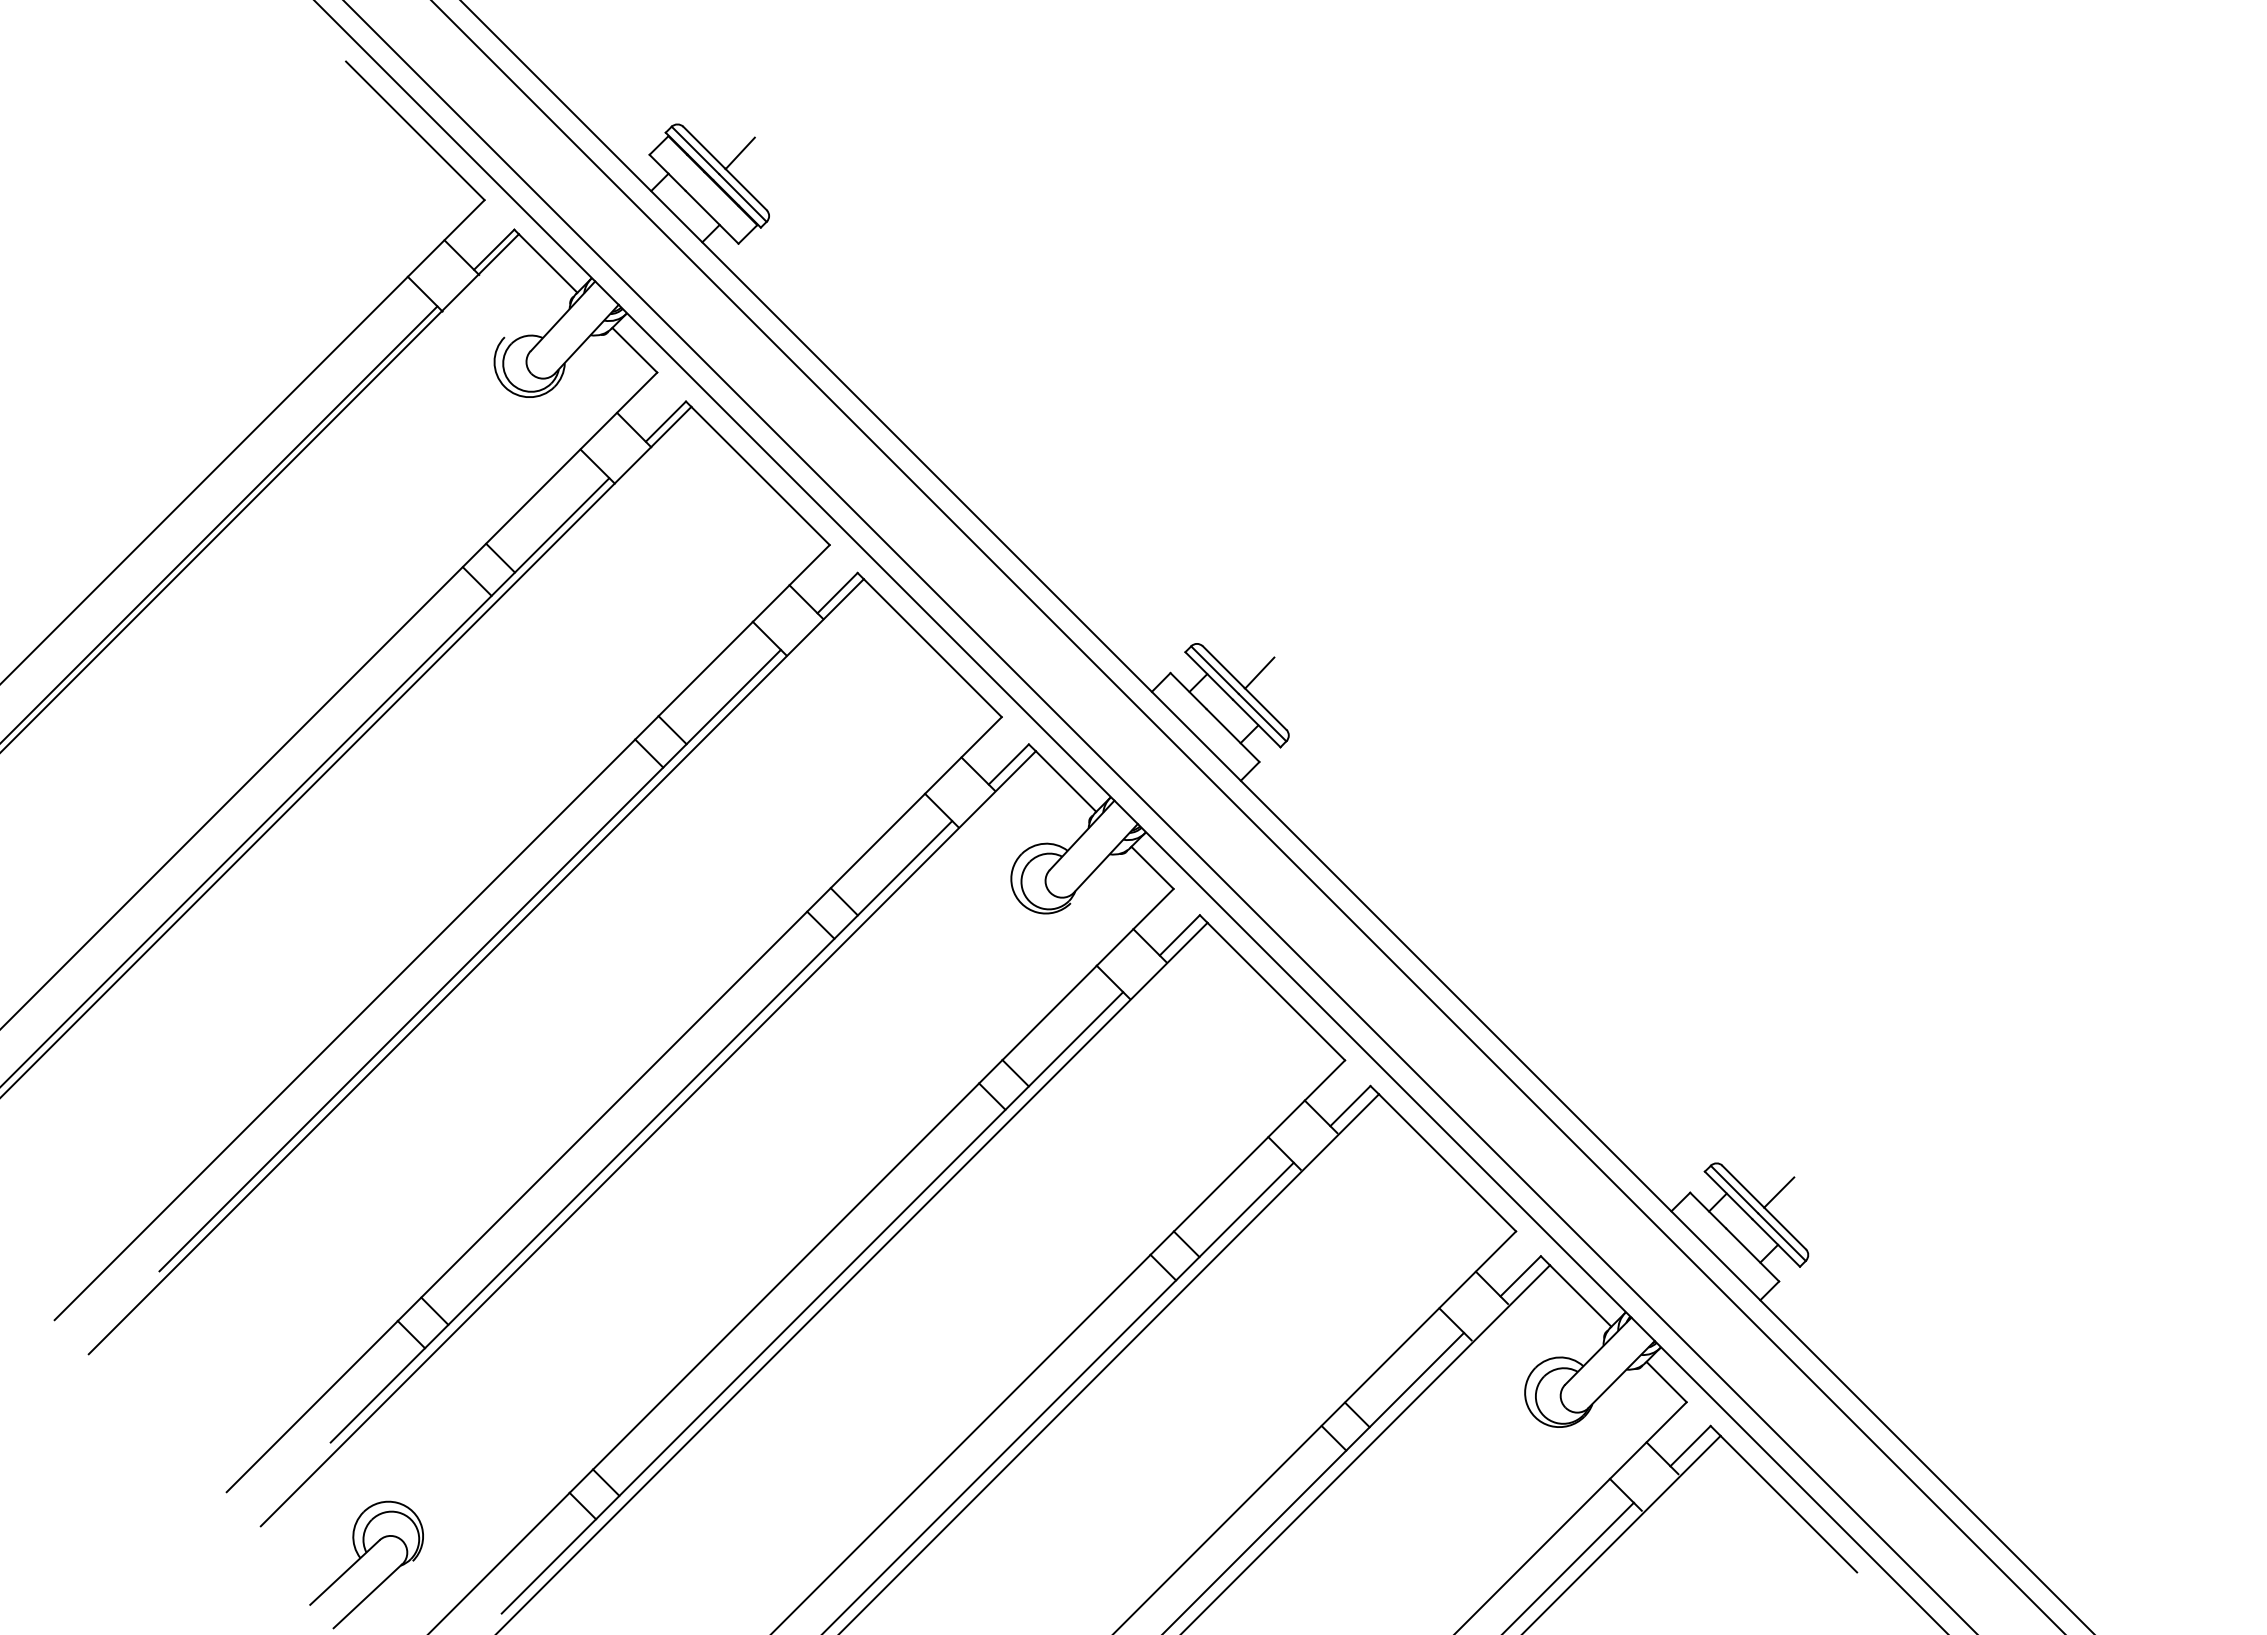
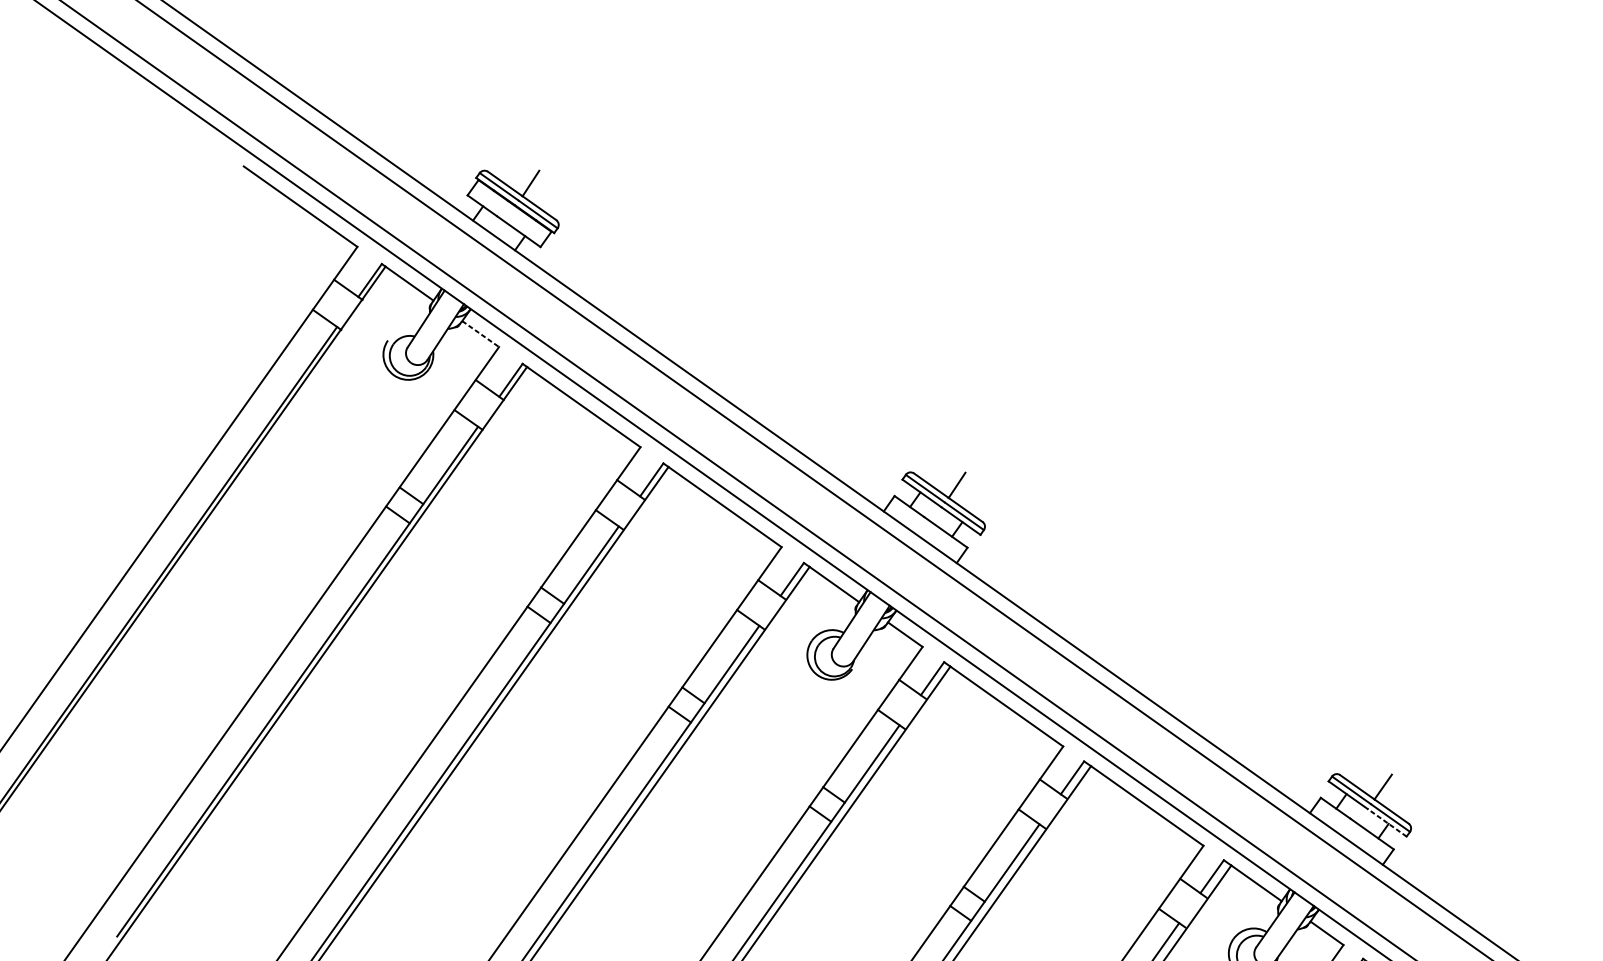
line: (634, 350) -> (480, 334), solid -> dashed
line: (1776, 1242) -> (1387, 822), solid -> dashed

